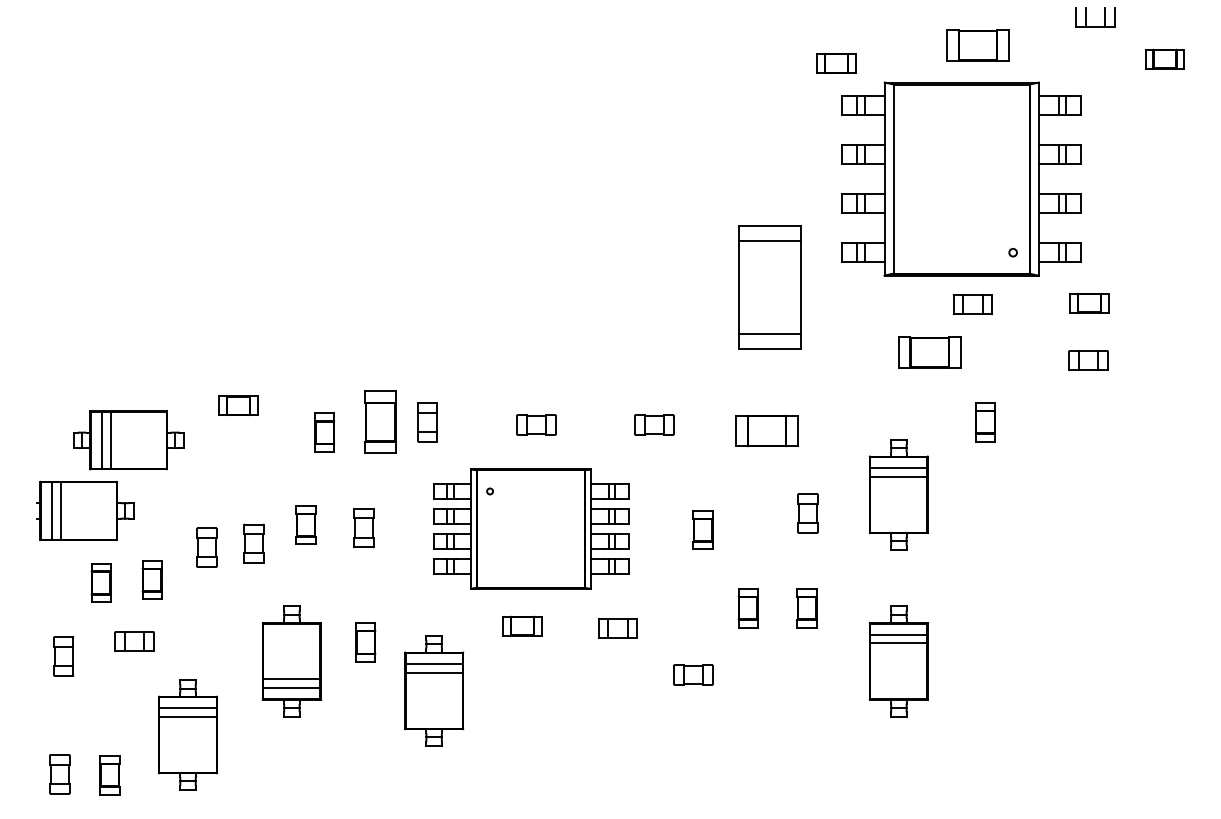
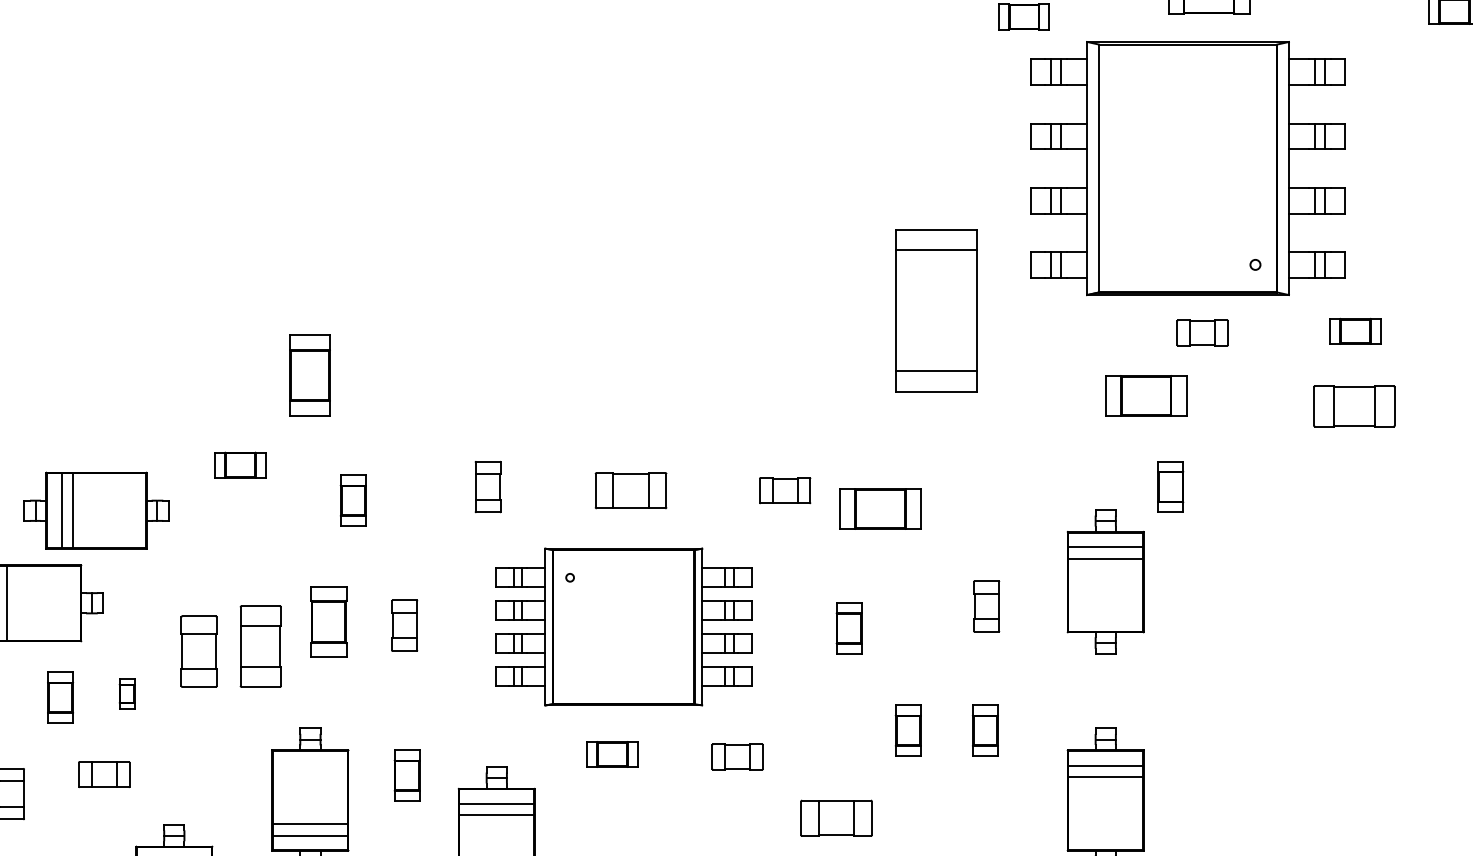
part: (1088, 360) -> (1354, 406), size x1.6
part: (380, 421) -> (309, 374), moved
part: (985, 422) -> (1170, 487), moved
part: (536, 424) -> (630, 490), size x1.4
part: (766, 430) -> (879, 508), moved
part: (305, 524) -> (328, 621), size x1.4
part: (253, 543) -> (260, 645), size x1.6
part: (206, 547) -> (198, 651), size x1.4
part: (151, 579) -> (126, 693), size x0.6
part: (693, 674) -> (836, 817), size x1.4

